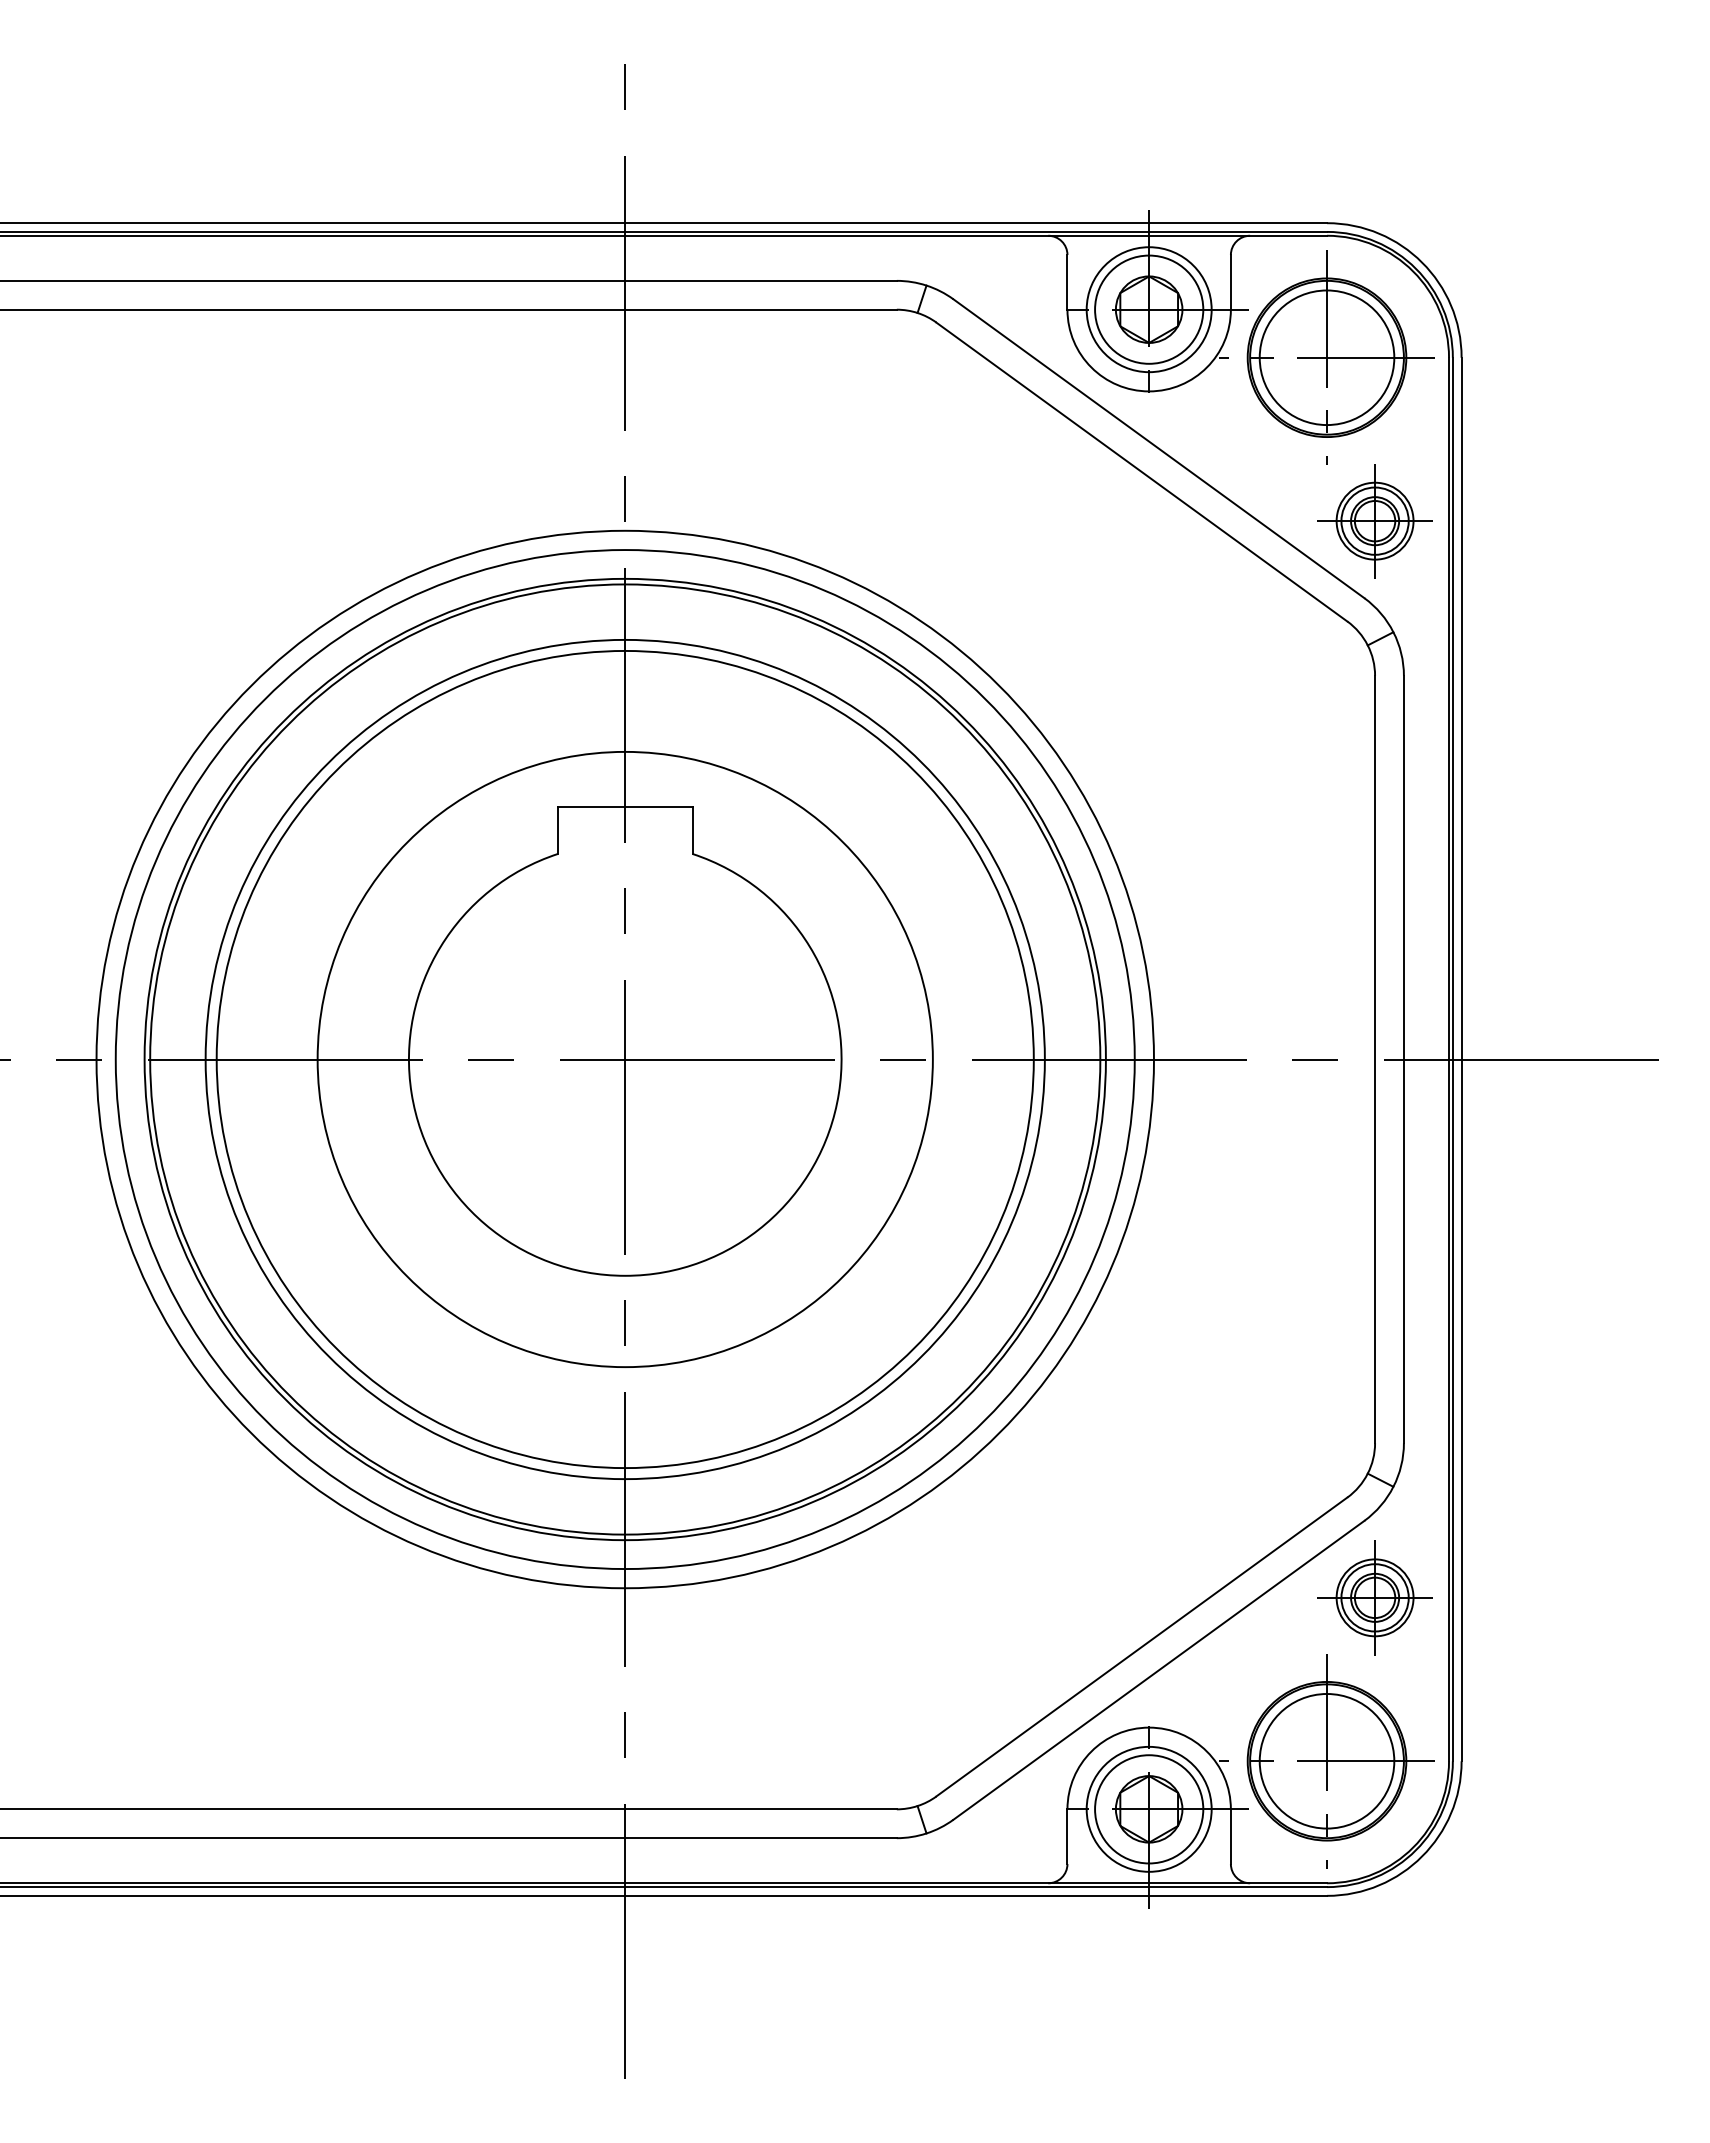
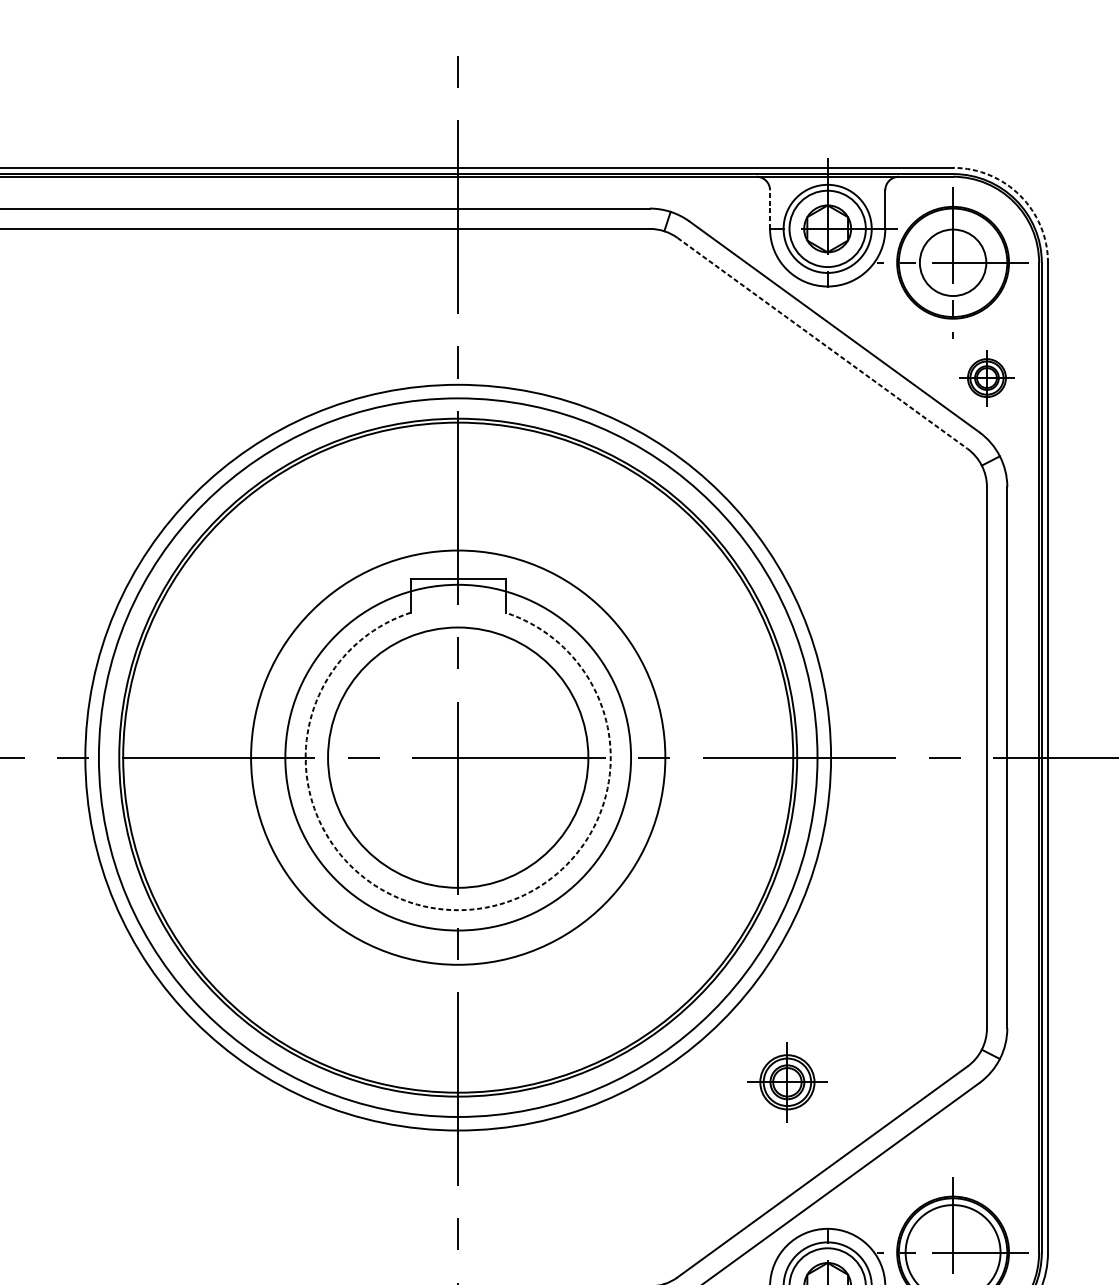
arc: (1422, 262) -> (1020, 195), solid -> dashed
line: (1067, 281) -> (770, 209), solid -> dashed
circle: (1326, 357) -> (952, 262), size x0.7
line: (1142, 472) -> (822, 343), solid -> dashed
part: (1374, 521) -> (986, 378), size x0.7
circle: (624, 1059) -> (457, 757), size x0.6
circle: (624, 1059) -> (457, 757), size x0.6
circle: (624, 1059) -> (457, 757), size x0.7
arc: (625, 1275) -> (458, 909), solid -> dashed
part: (1374, 1597) -> (787, 1082), moved

